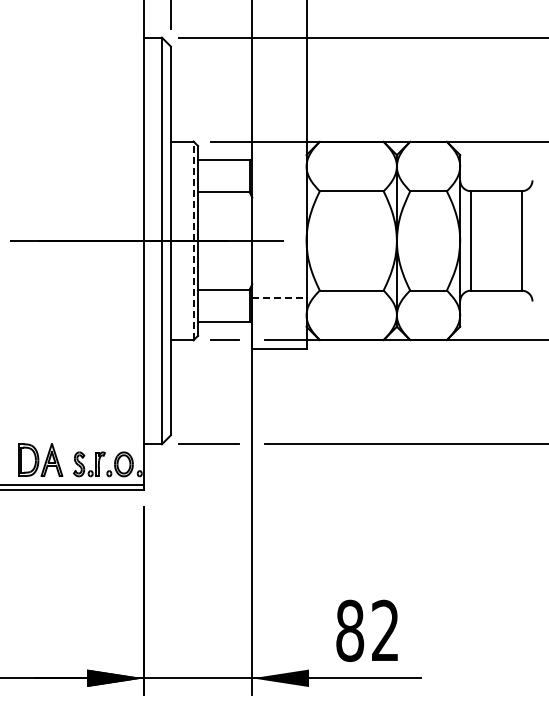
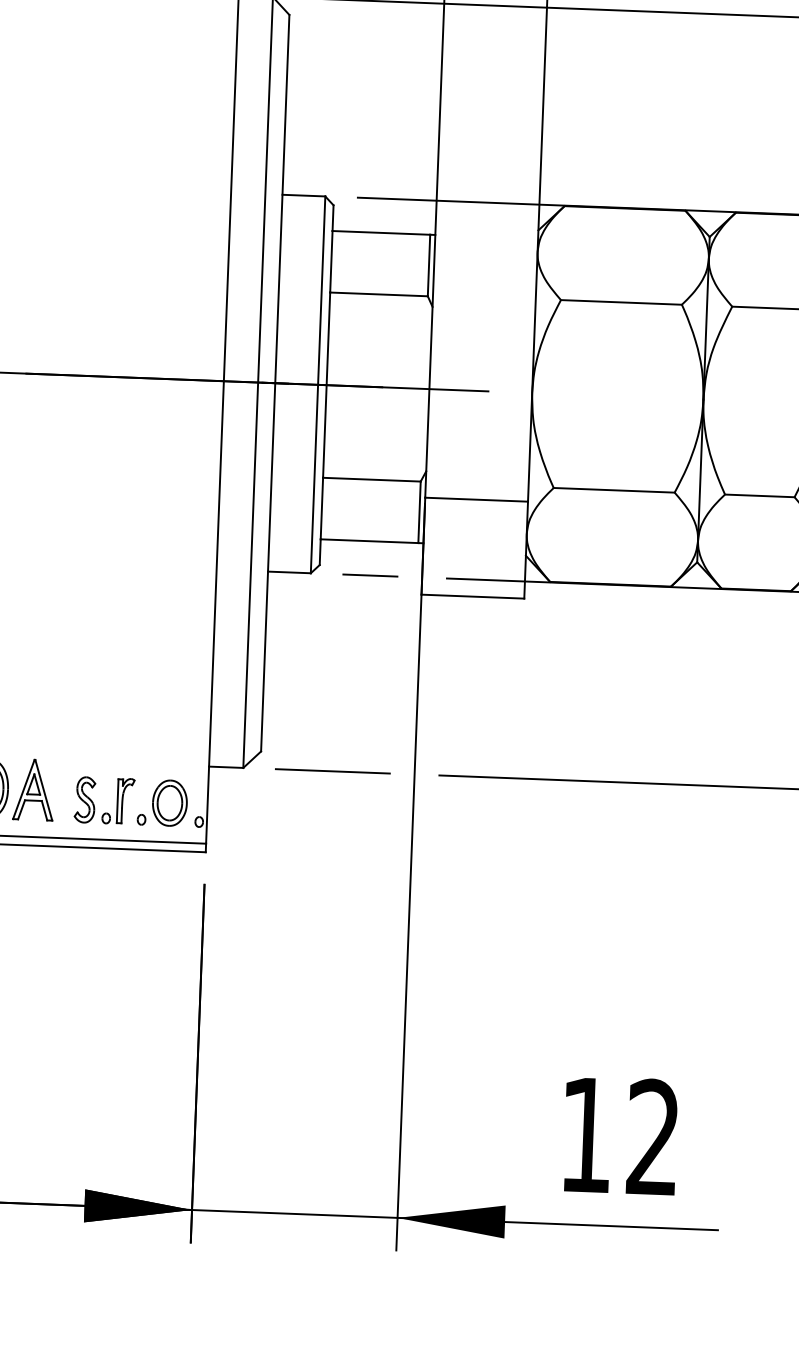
line: (193, 240) -> (318, 384), dashed -> solid
line: (279, 298) -> (476, 500), dashed -> solid
text: (350, 630) -> (587, 1134), 82 -> 12

